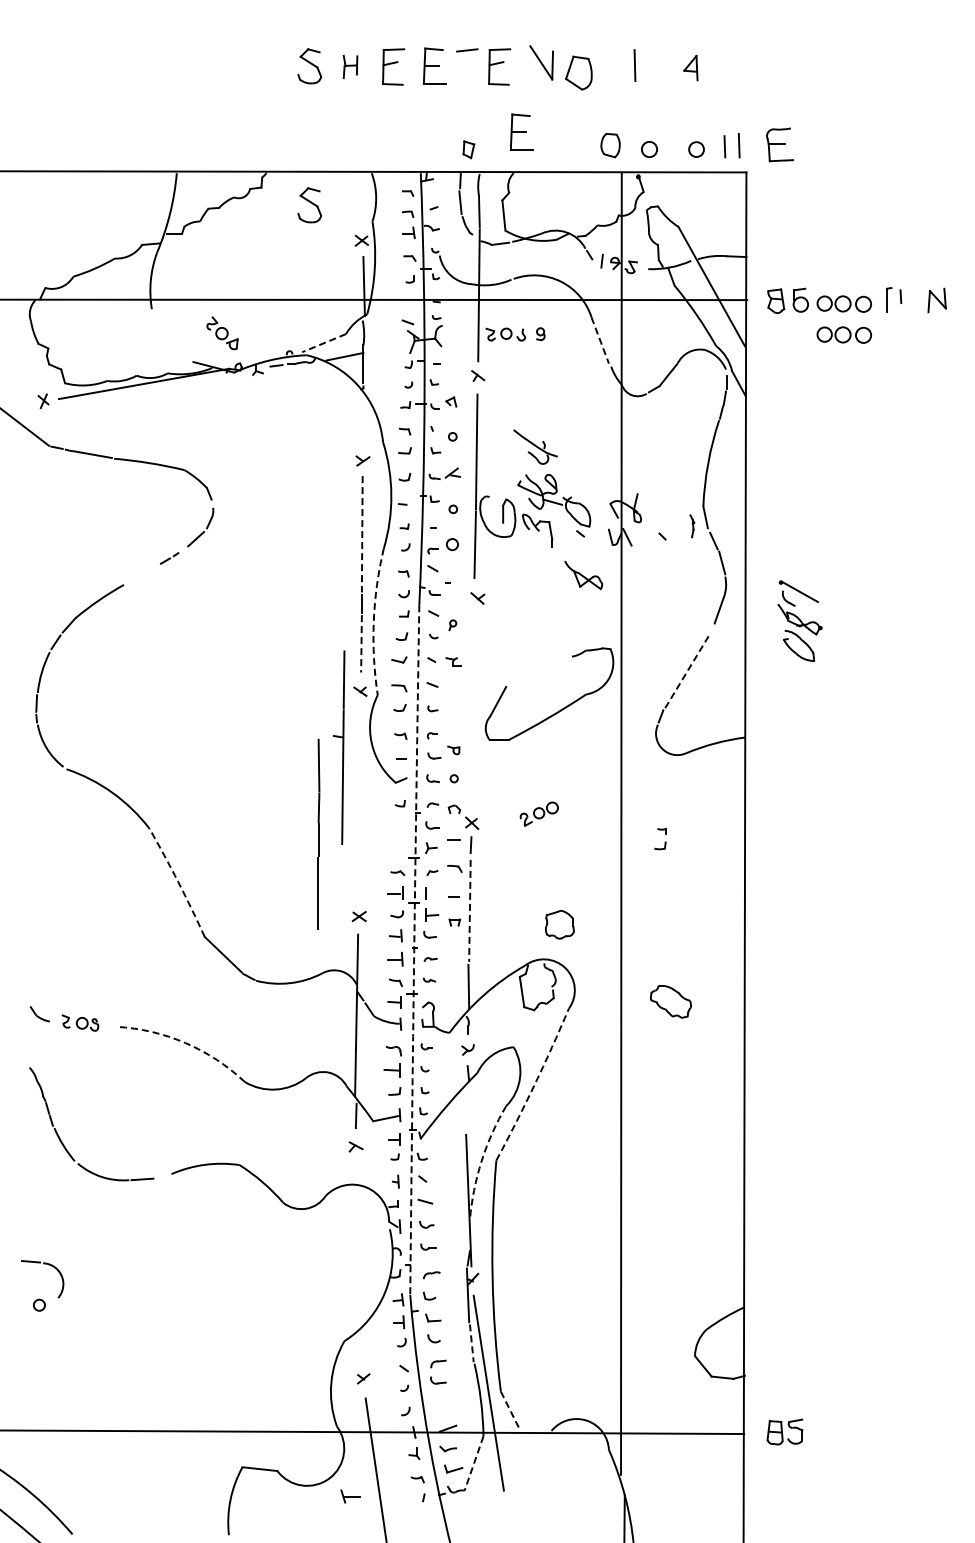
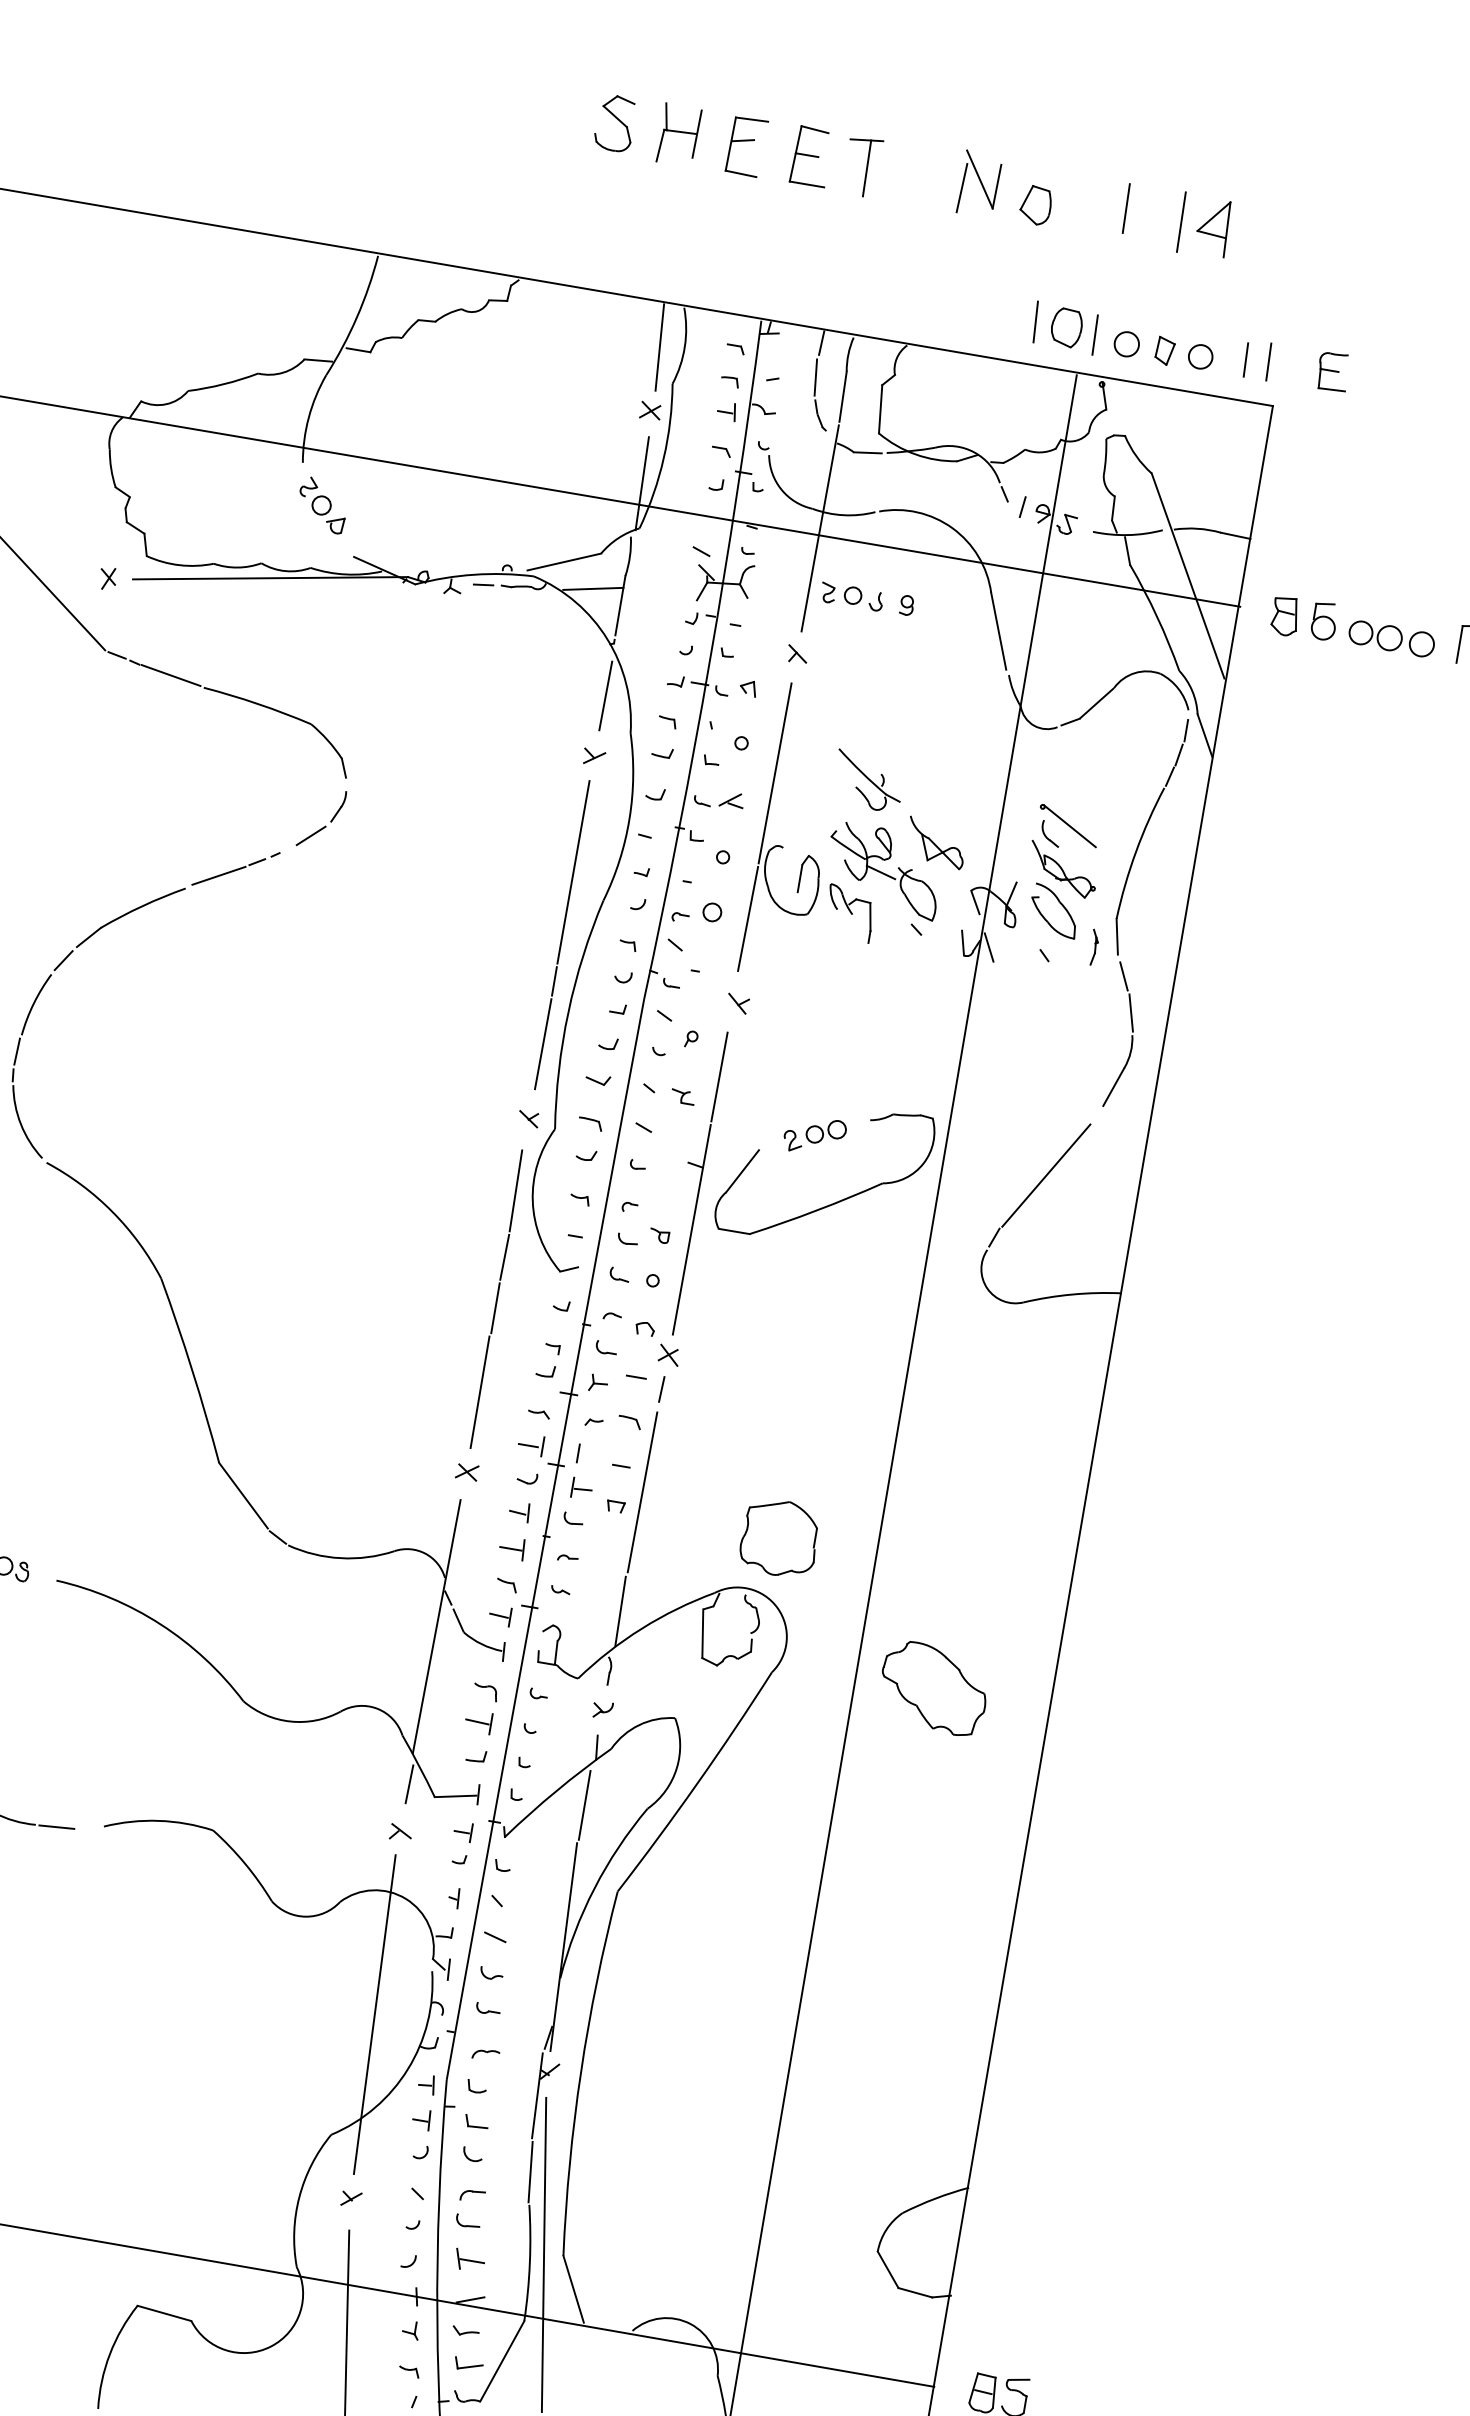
part: (350, 66) -> (679, 134), size x1.67
part: (499, 66) -> (913, 174), removed
line: (469, 67) -> (865, 167), added
part: (690, 67) -> (1212, 226), size x1.43
line: (670, 68) -> (1181, 222), added
line: (530, 69) -> (961, 187), added
part: (578, 72) -> (1035, 204), size x0.71
part: (521, 131) -> (930, 282), removed
part: (780, 144) -> (1333, 371), size x0.71
line: (590, 145) -> (1035, 322), added
line: (628, 146) -> (1094, 333), added
part: (468, 149) -> (1164, 350), moved
line: (360, 200) -> (659, 347), added
part: (309, 205) -> (577, 341), removed
part: (222, 333) -> (322, 505), moved
part: (843, 334) -> (1382, 686), removed
line: (600, 340) -> (999, 631), dashed -> solid
line: (324, 343) -> (564, 562), dashed -> solid
line: (363, 421) -> (605, 695), added
line: (362, 534) -> (573, 872), dashed -> solid
line: (142, 573) -> (217, 875), added
part: (583, 574) -> (936, 841), moved
part: (799, 620) -> (1061, 871), moved
arc: (373, 621) -> (567, 1012), dashed -> solid
line: (361, 643) -> (543, 1043), dashed -> solid
line: (686, 672) -> (1045, 1175), dashed -> solid
part: (339, 747) -> (694, 1182), moved
part: (538, 813) -> (813, 1134), moved
part: (318, 833) -> (497, 1297), moved
part: (660, 839) -> (547, 1361), moved
arc: (178, 882) -> (192, 1370), dashed -> solid
line: (469, 910) -> (641, 1491), dashed -> solid
part: (559, 924) -> (779, 1537), size x1.67
arc: (414, 950) -> (544, 1539), dashed -> solid
part: (670, 1001) -> (933, 1688), size x1.67
arc: (185, 1043) -> (160, 1625), dashed -> solid
arc: (534, 1085) -> (697, 1783), dashed -> solid
line: (466, 1110) -> (584, 1805), added
arc: (481, 1161) -> (594, 1889), dashed -> solid
line: (358, 1261) -> (374, 2013), added
line: (471, 1343) -> (530, 2172), dashed -> solid
line: (510, 1411) -> (573, 2289), dashed -> solid
line: (474, 1463) -> (502, 2361), dashed -> solid
part: (350, 1496) -> (469, 2260), moved

